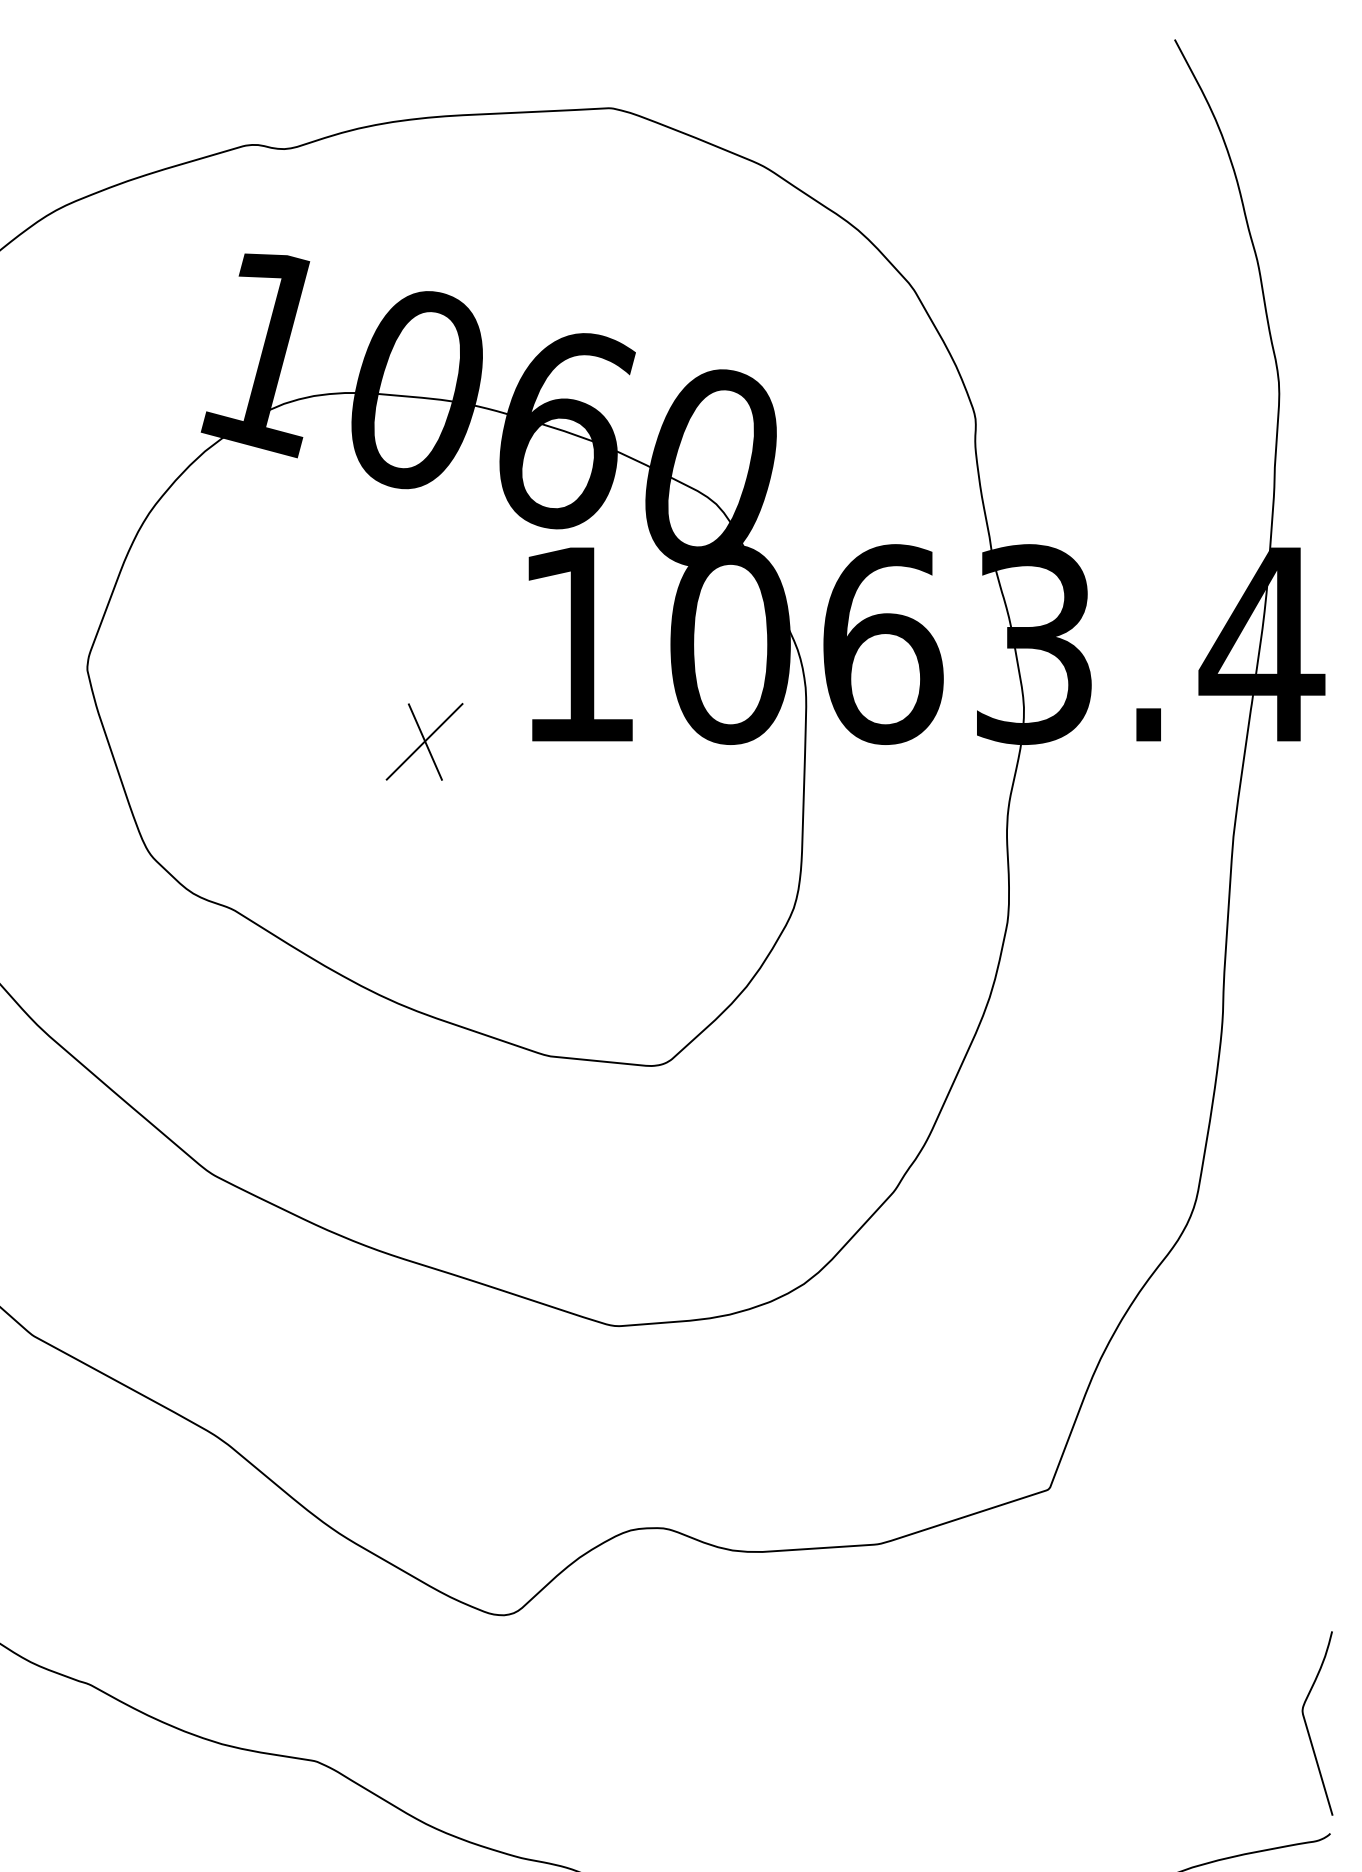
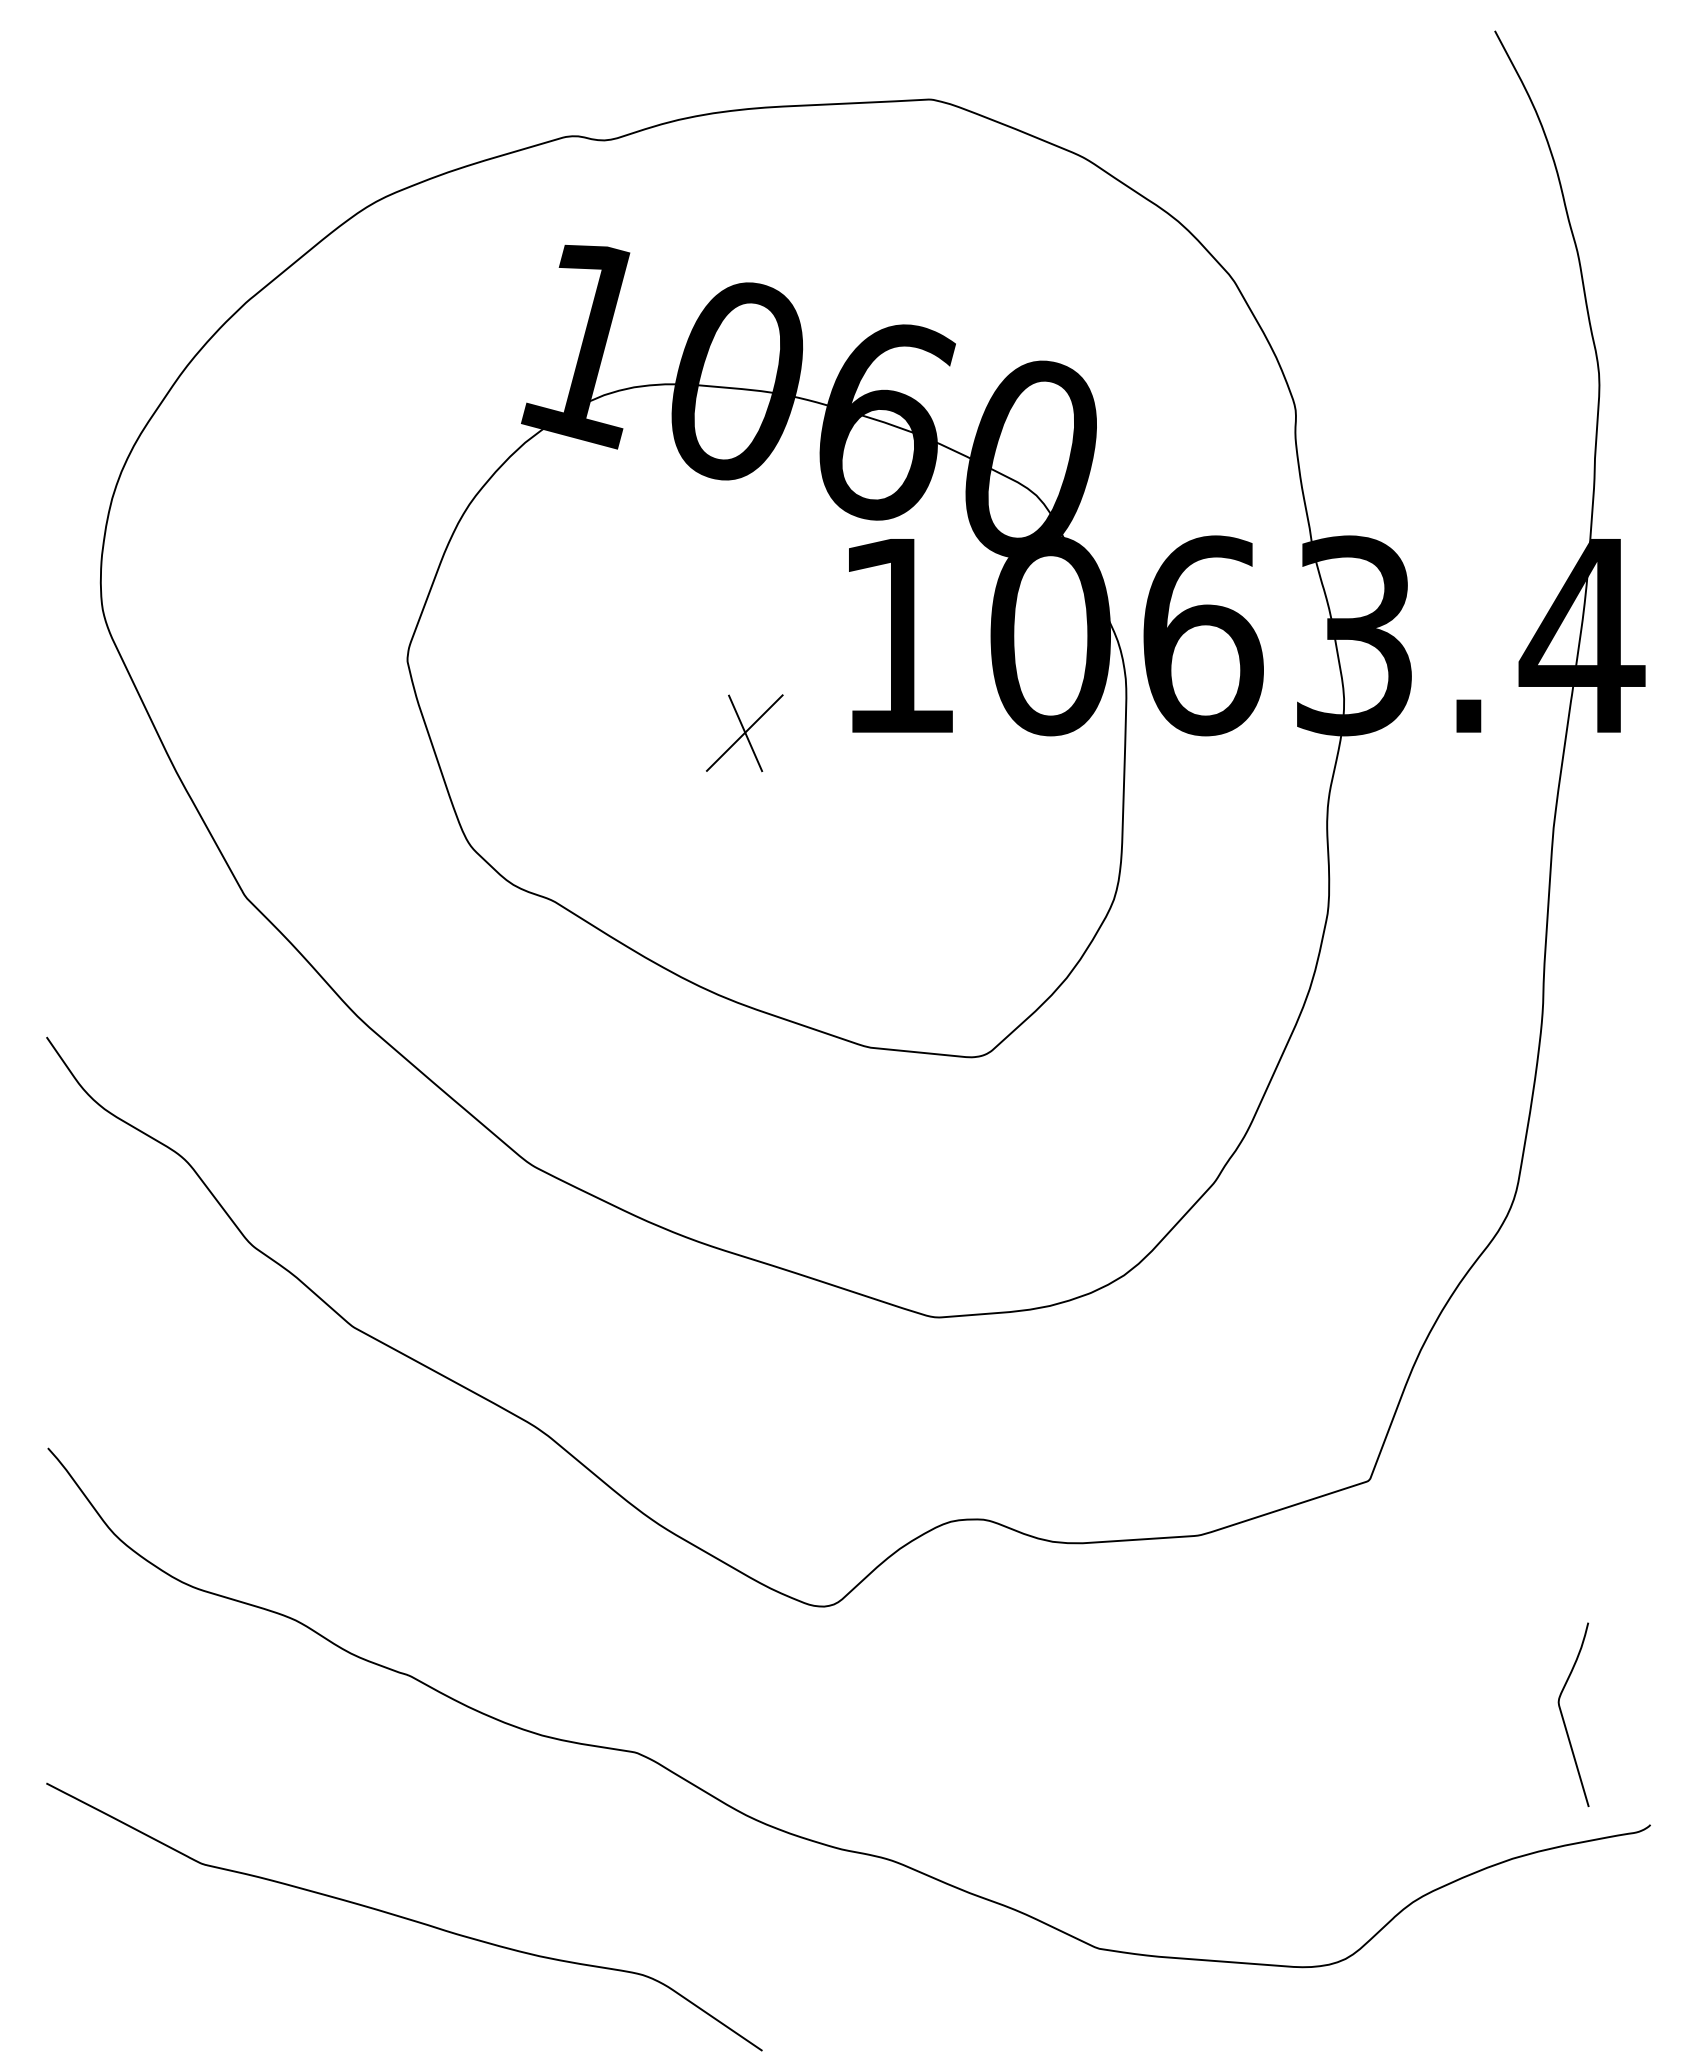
curve: (1307, 1725) -> (1563, 1716), moved

